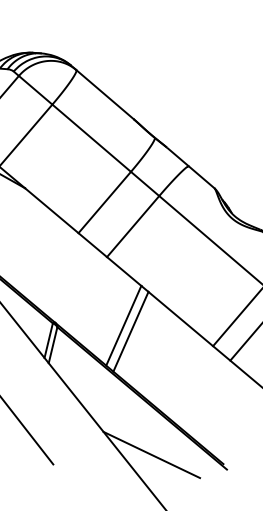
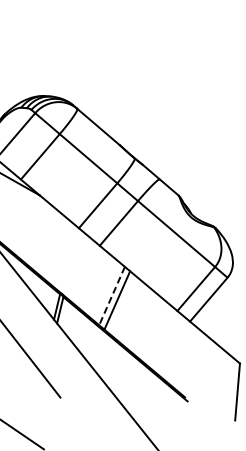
line: (124, 326) -> (112, 296), solid -> dashed
line: (151, 454) -> (132, 390), removed

